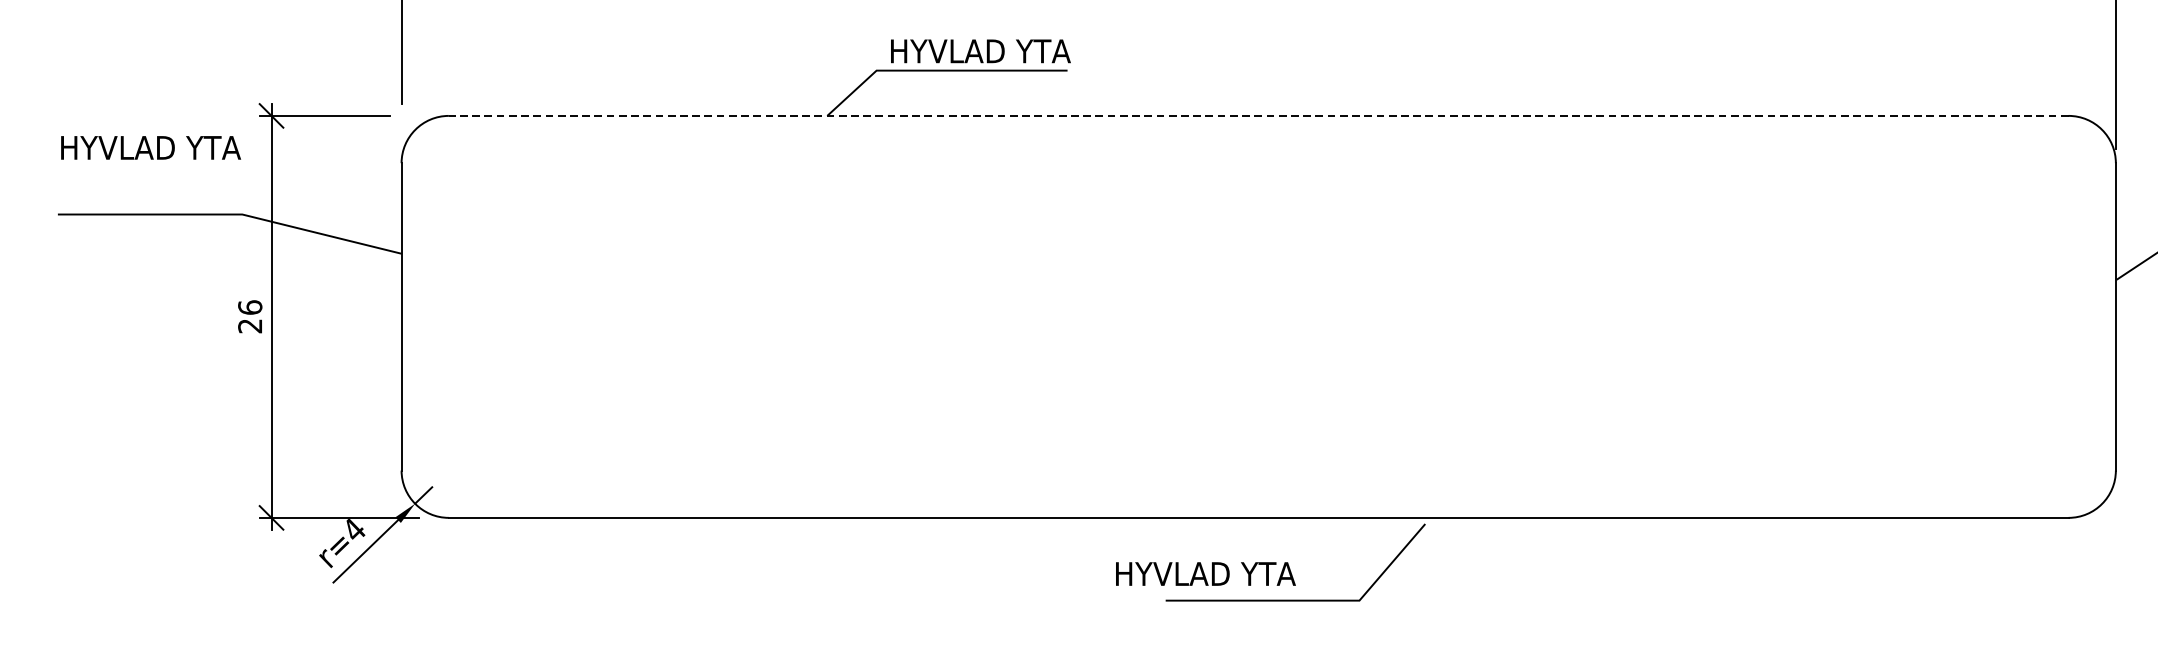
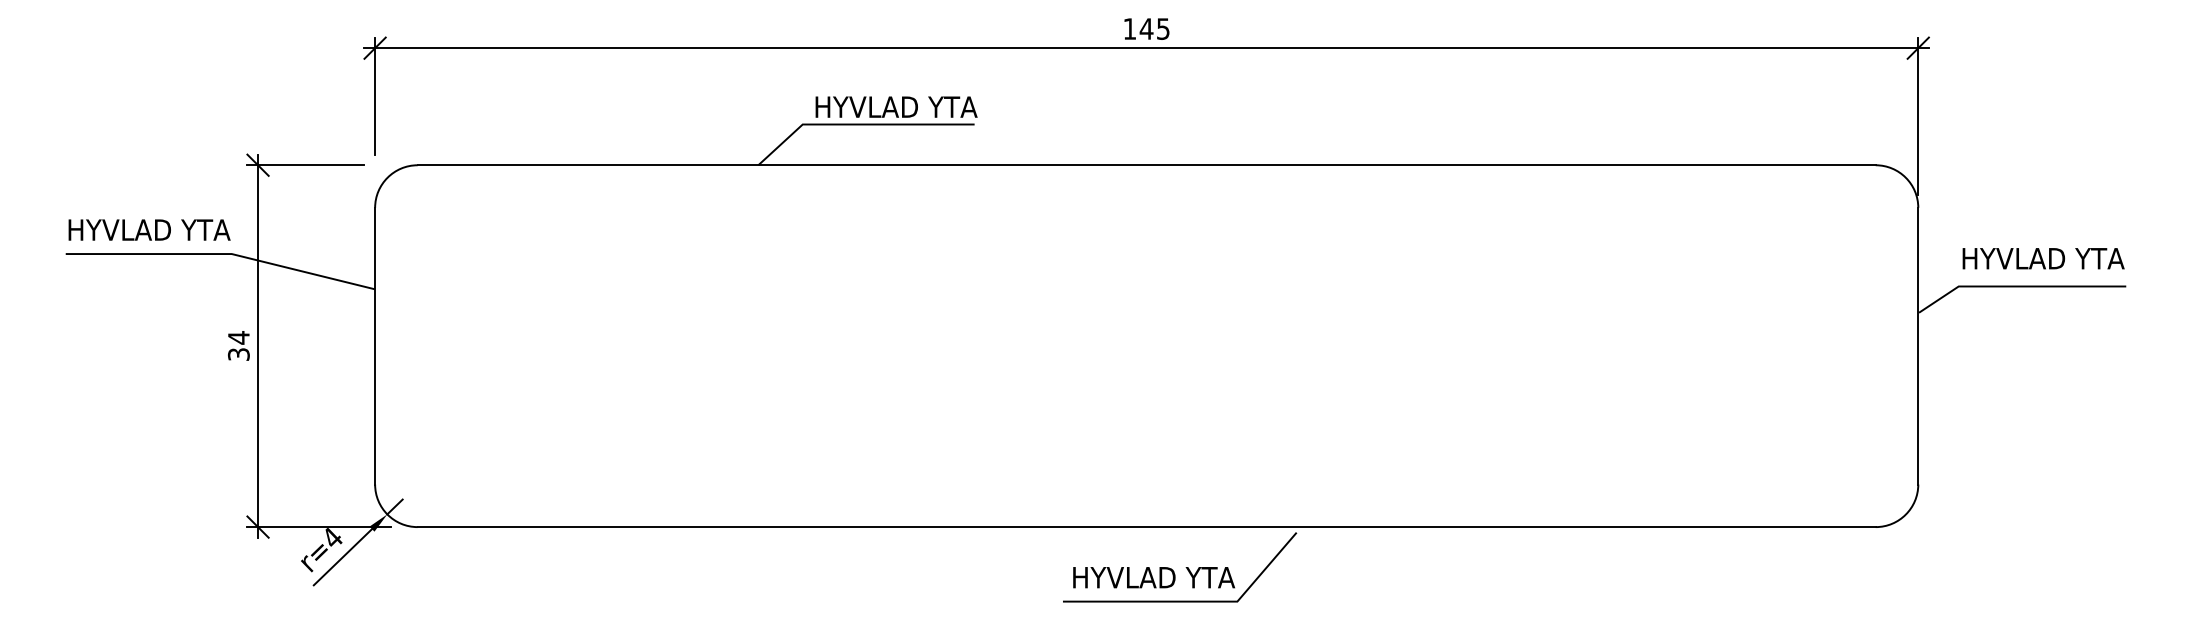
line: (1258, 116) -> (1146, 165), dashed -> solid
text: (150, 147) -> (149, 229), moved
text: (249, 316) -> (238, 345), 26 -> 34
text: (1205, 573) -> (1153, 577), moved

